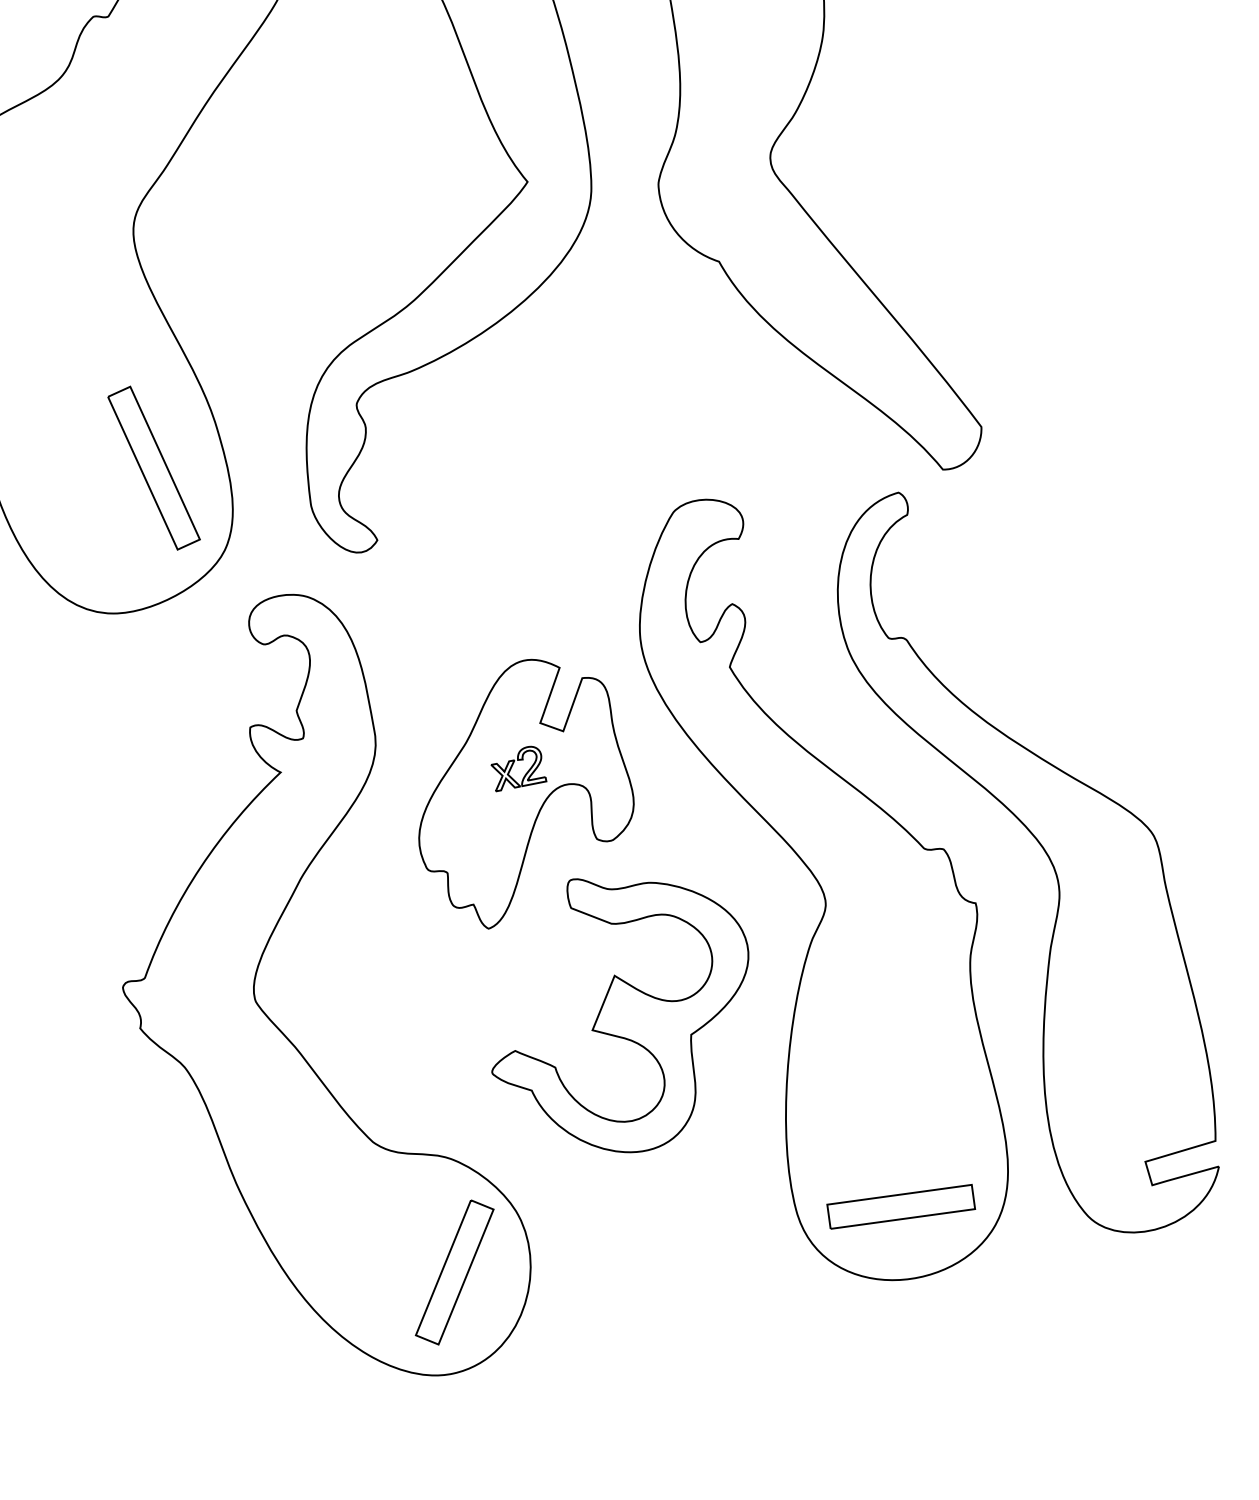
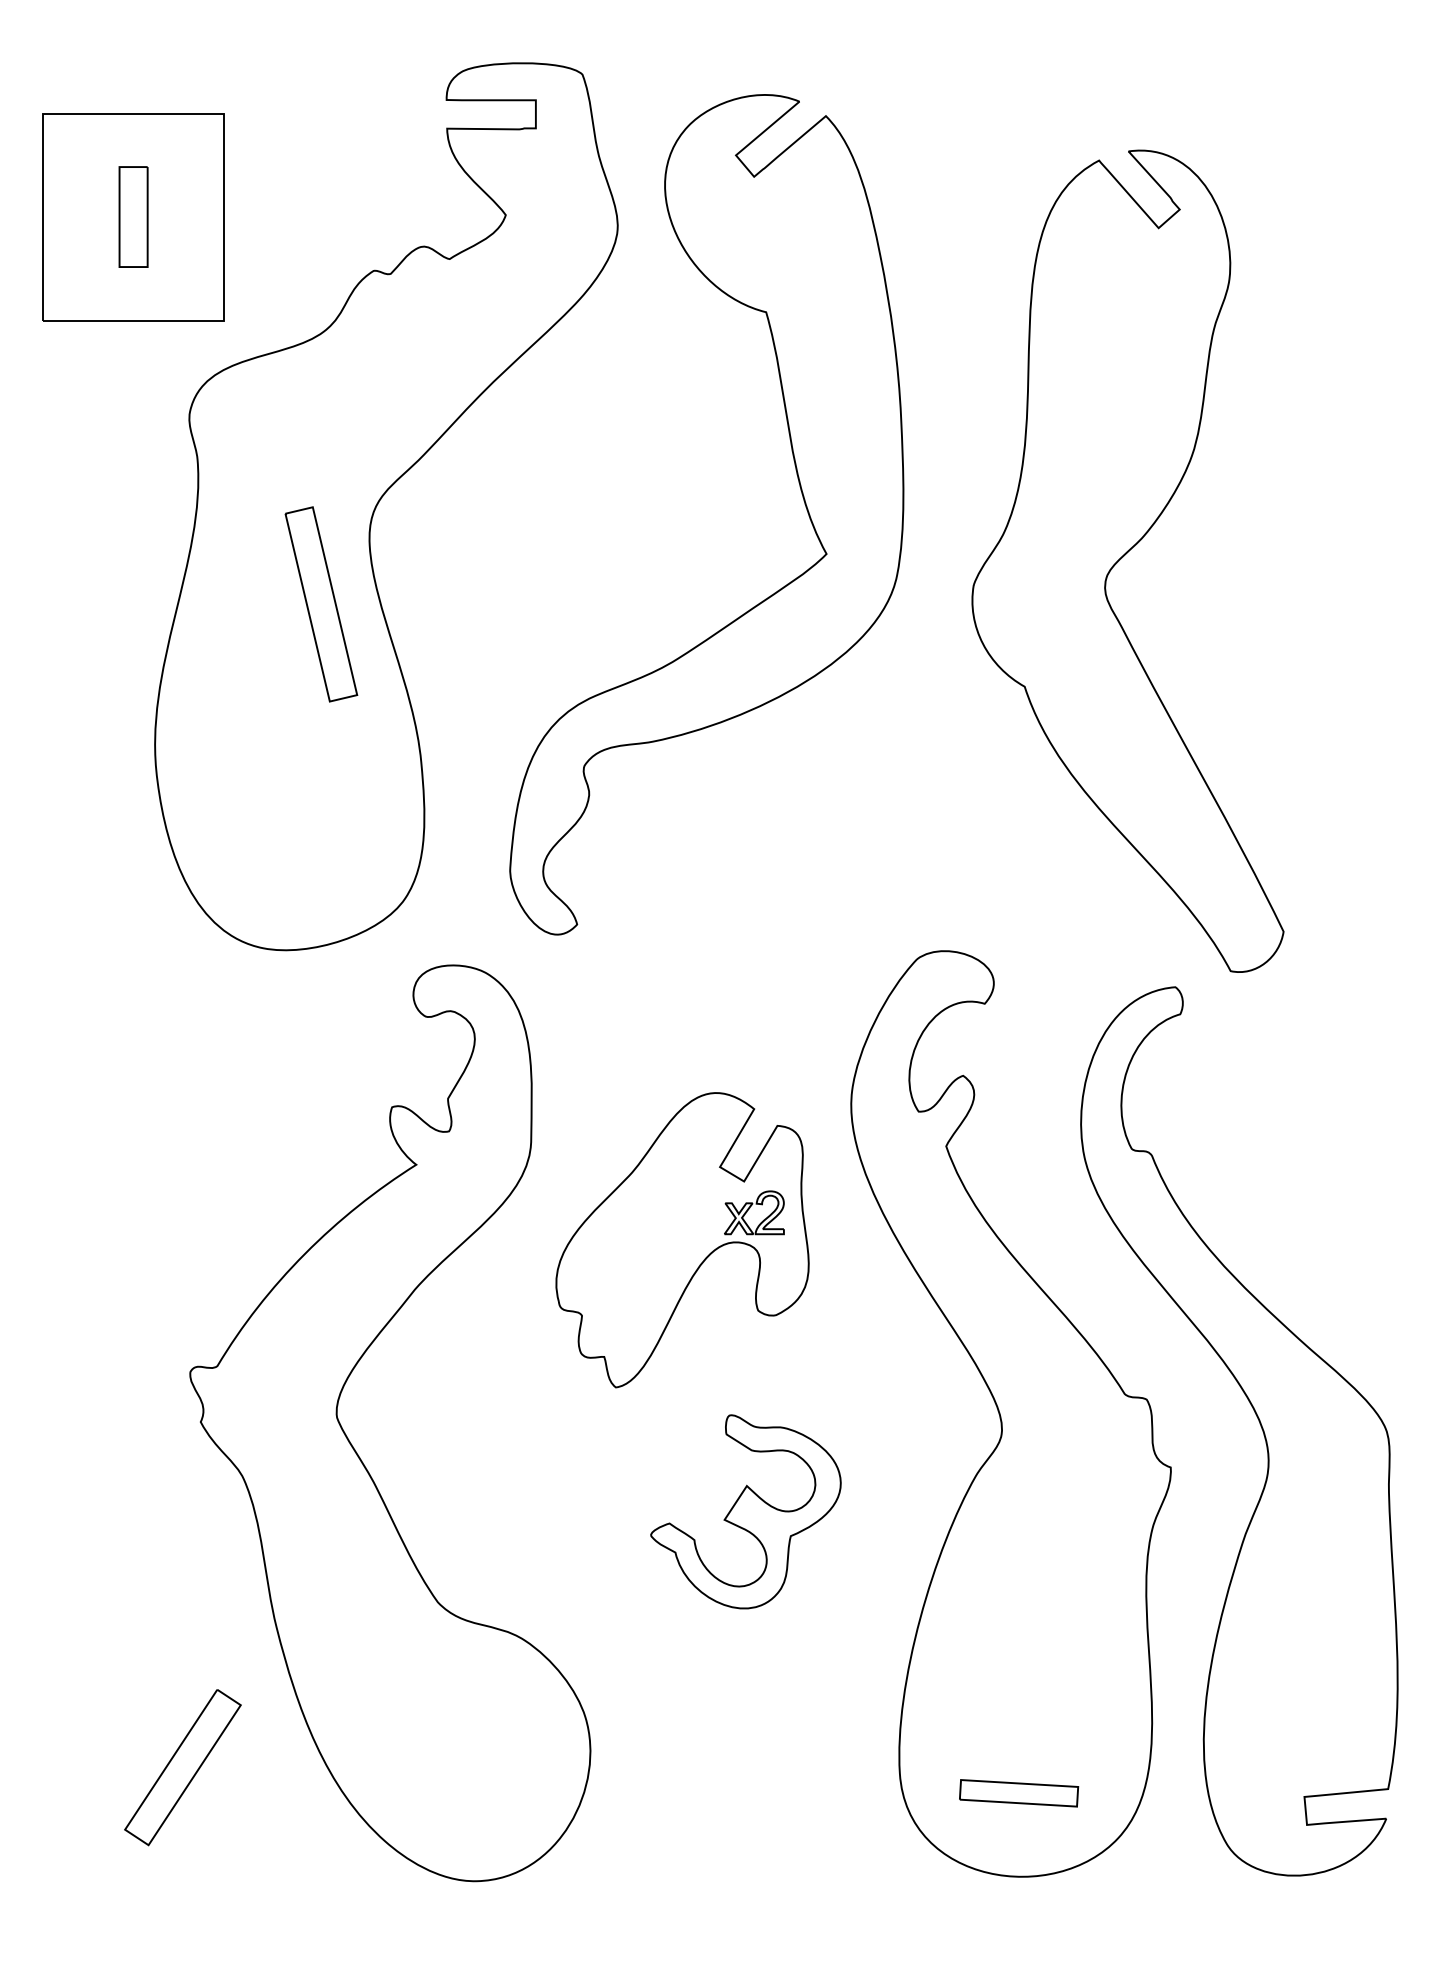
part: (154, 468) -> (321, 604), moved
part: (517, 767) -> (754, 1212), moved
part: (620, 1012) -> (745, 1511), size x0.6
part: (900, 1207) -> (1018, 1793), size x0.7
part: (454, 1272) -> (182, 1767), moved

